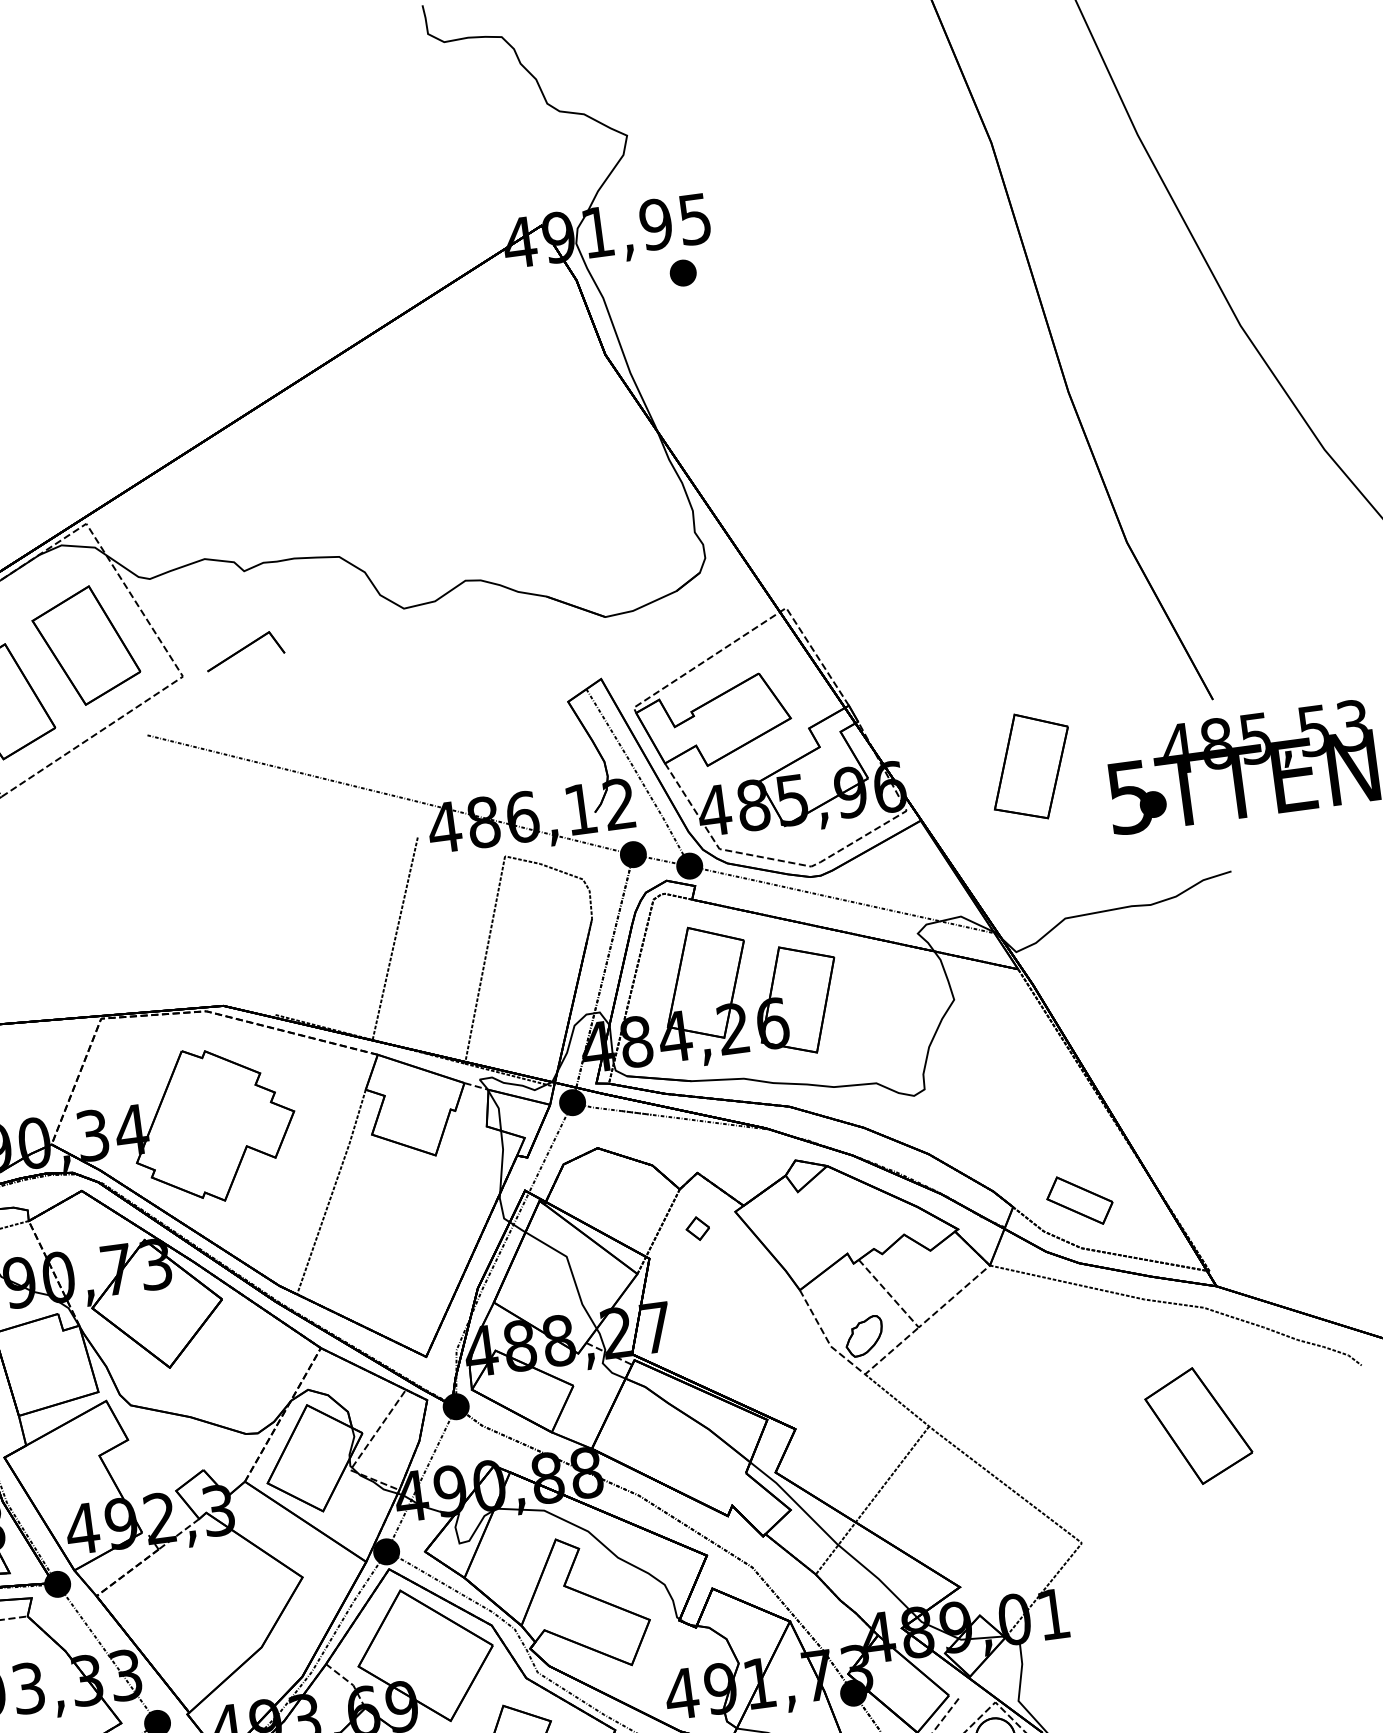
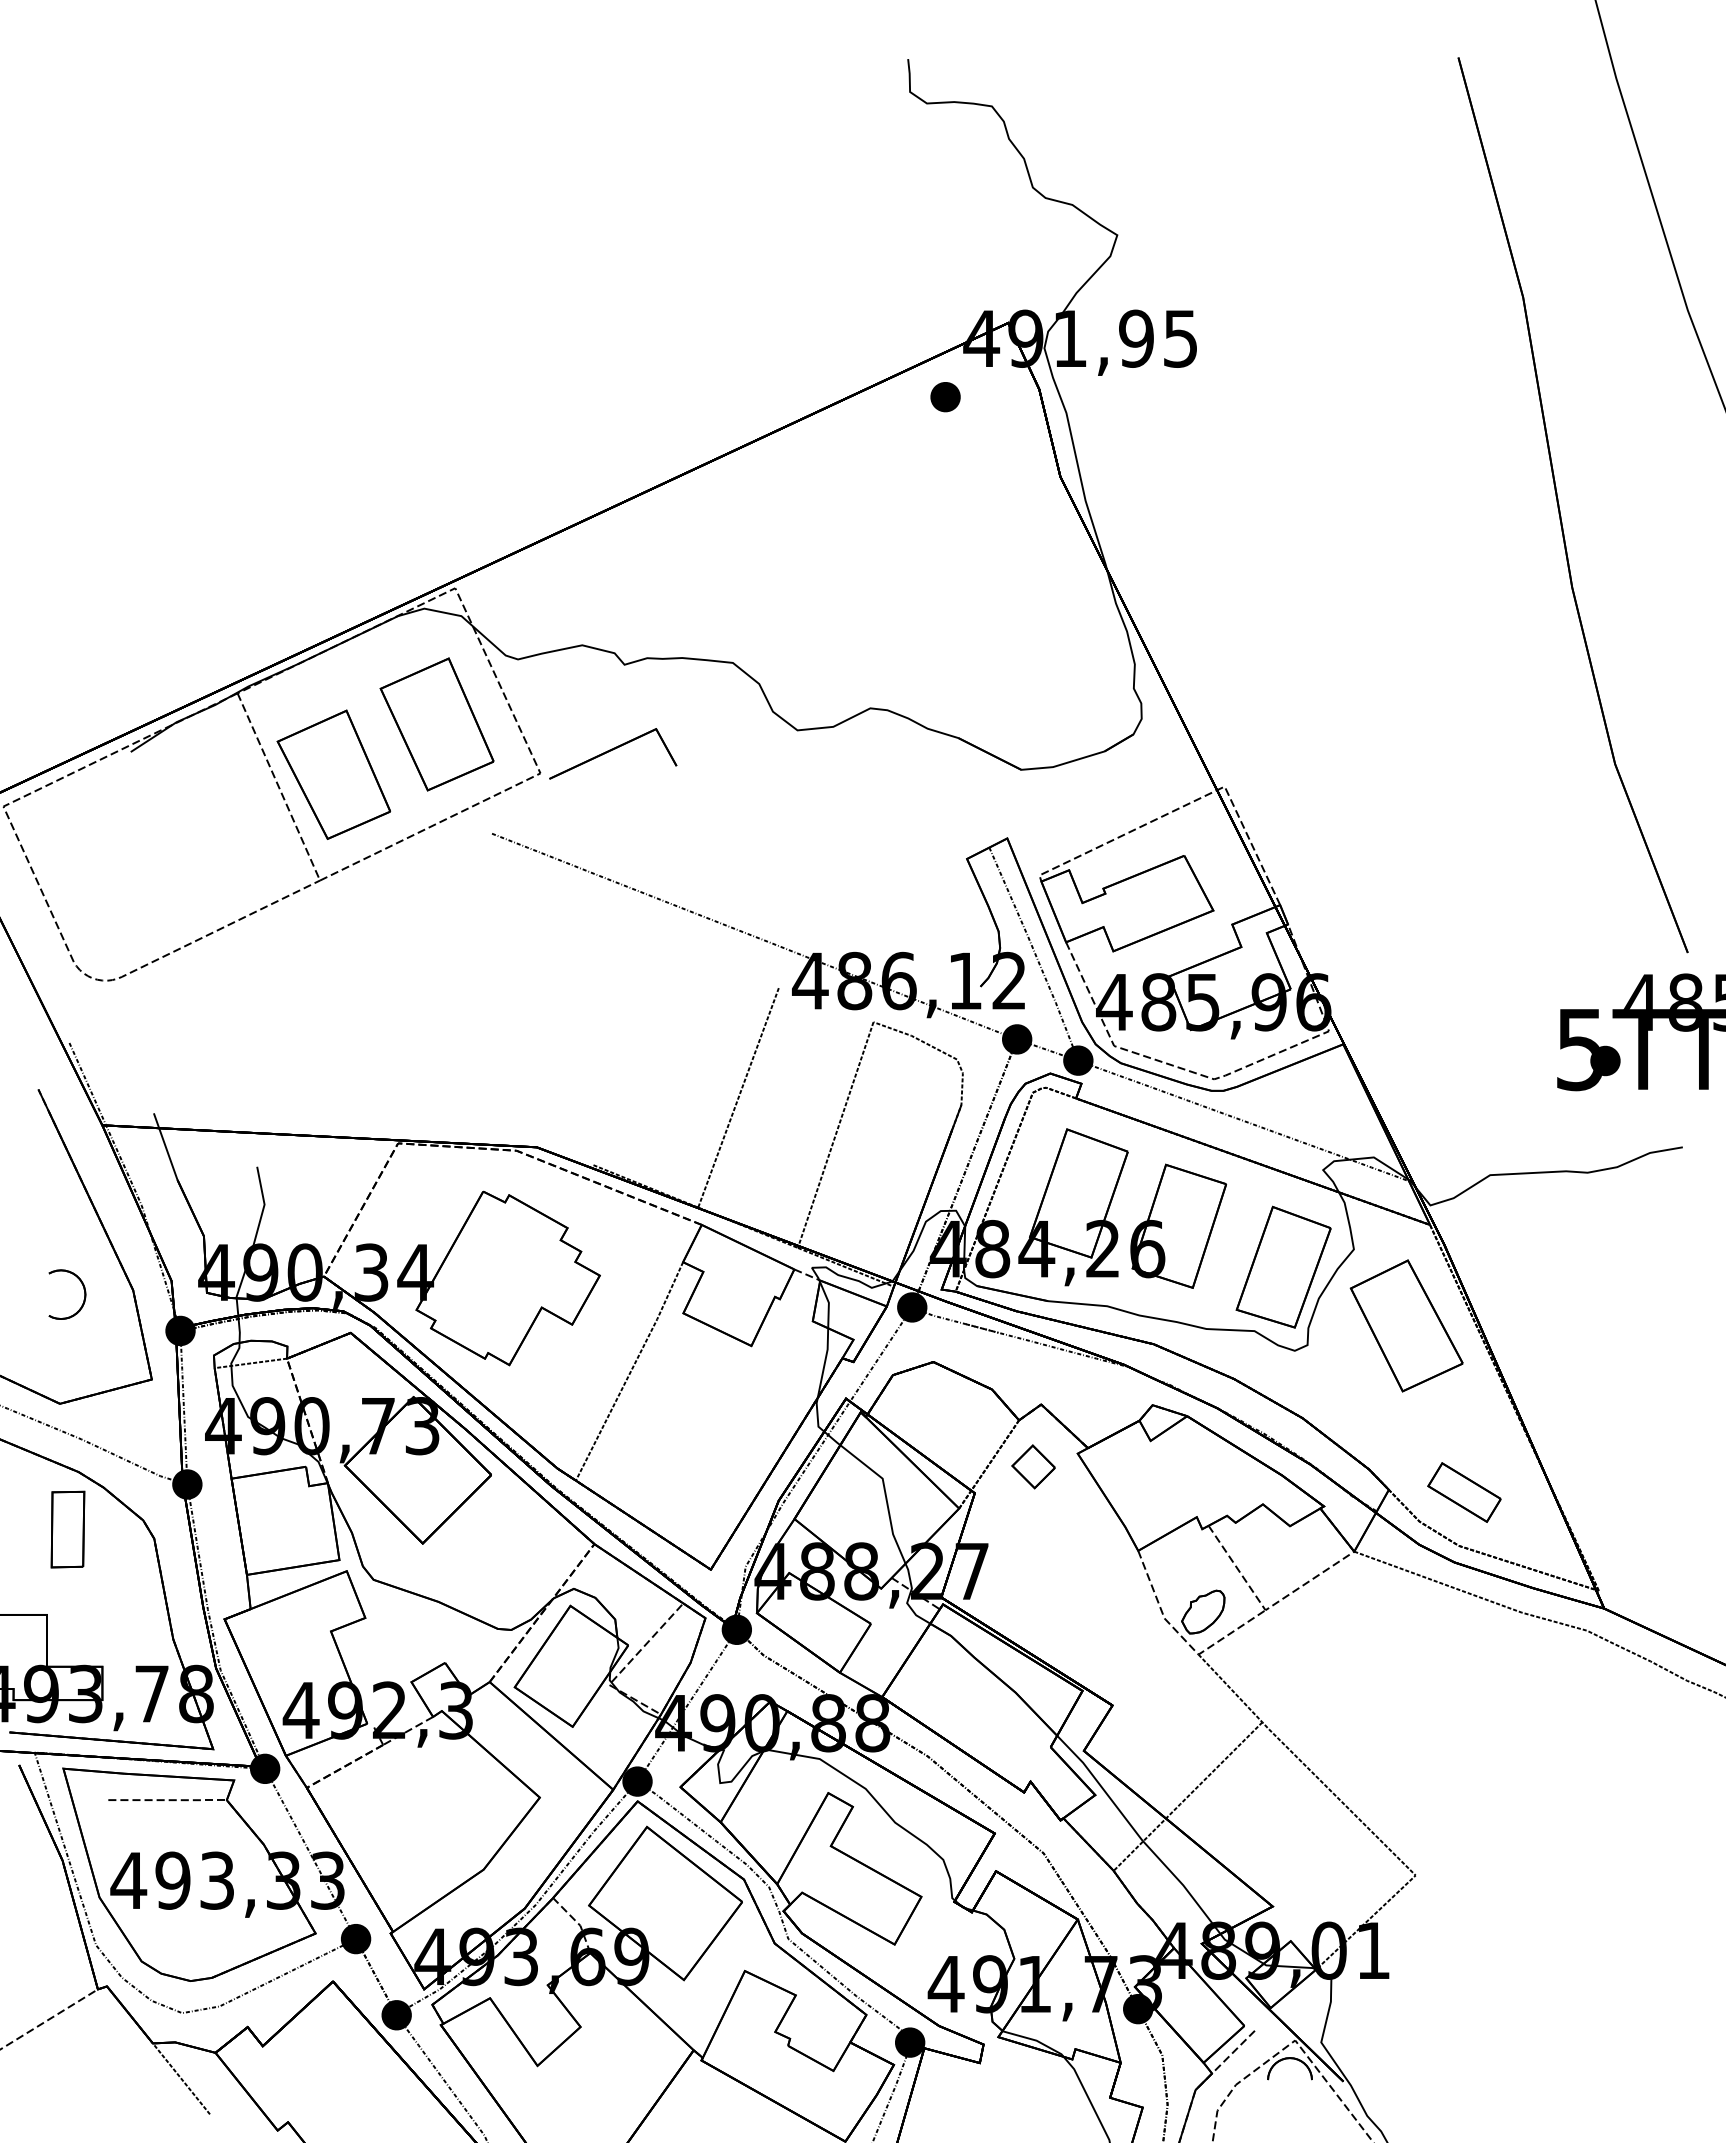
part: (683, 273) -> (945, 397), moved
part: (244, 650) -> (613, 753), size x1.43
part: (1030, 765) -> (1283, 1266), moved
part: (697, 1228) -> (1033, 1466), size x1.67
part: (1198, 1425) -> (1406, 1325), moved

